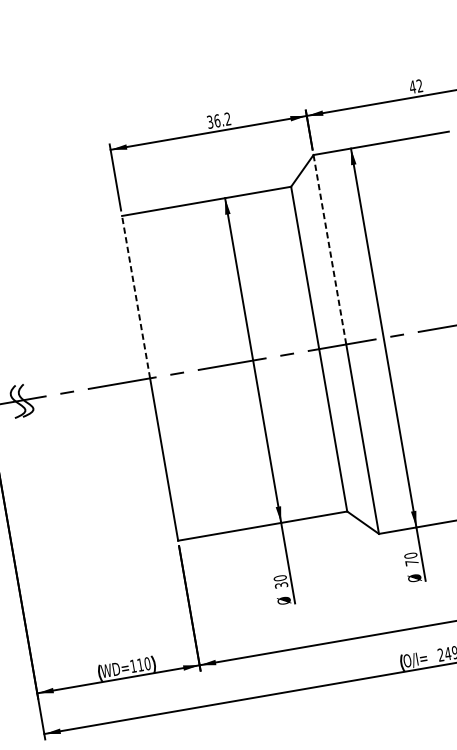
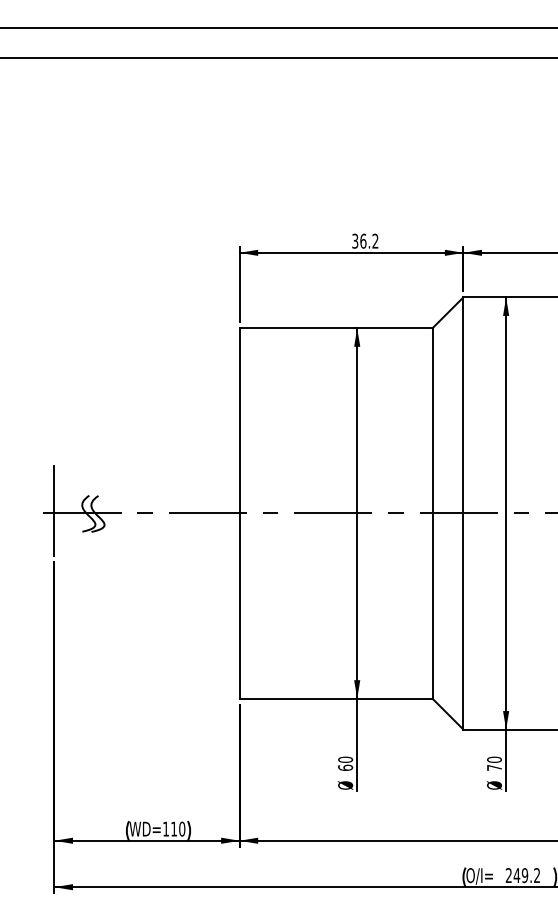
line: (329, 248) -> (463, 404), dashed -> solid
line: (135, 296) -> (239, 420), dashed -> solid
text: (281, 585) -> (345, 767), 30 -> 60

